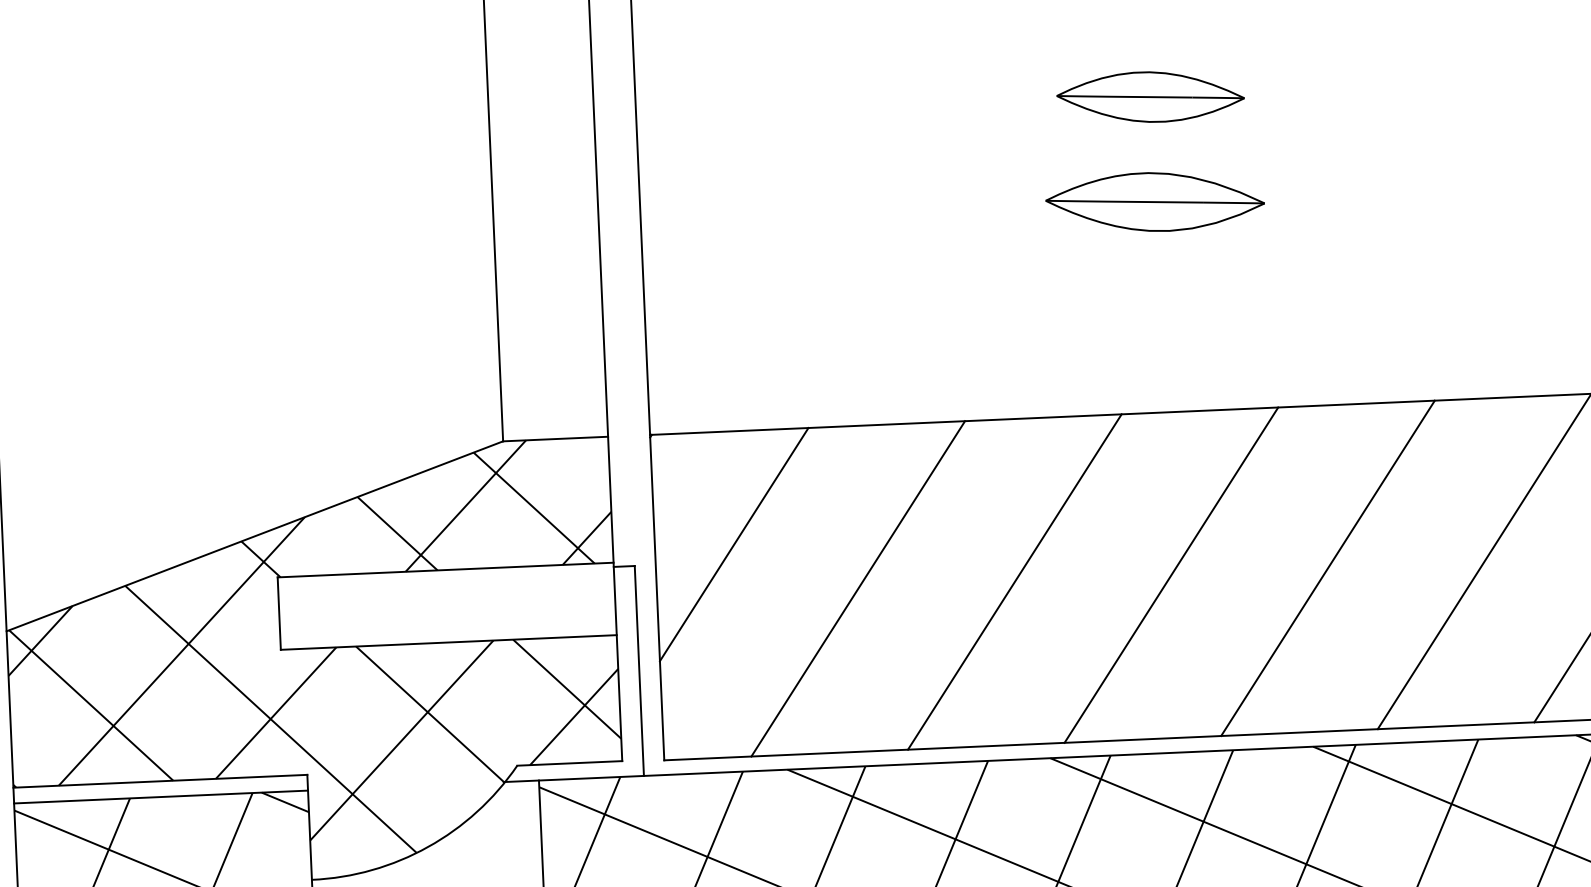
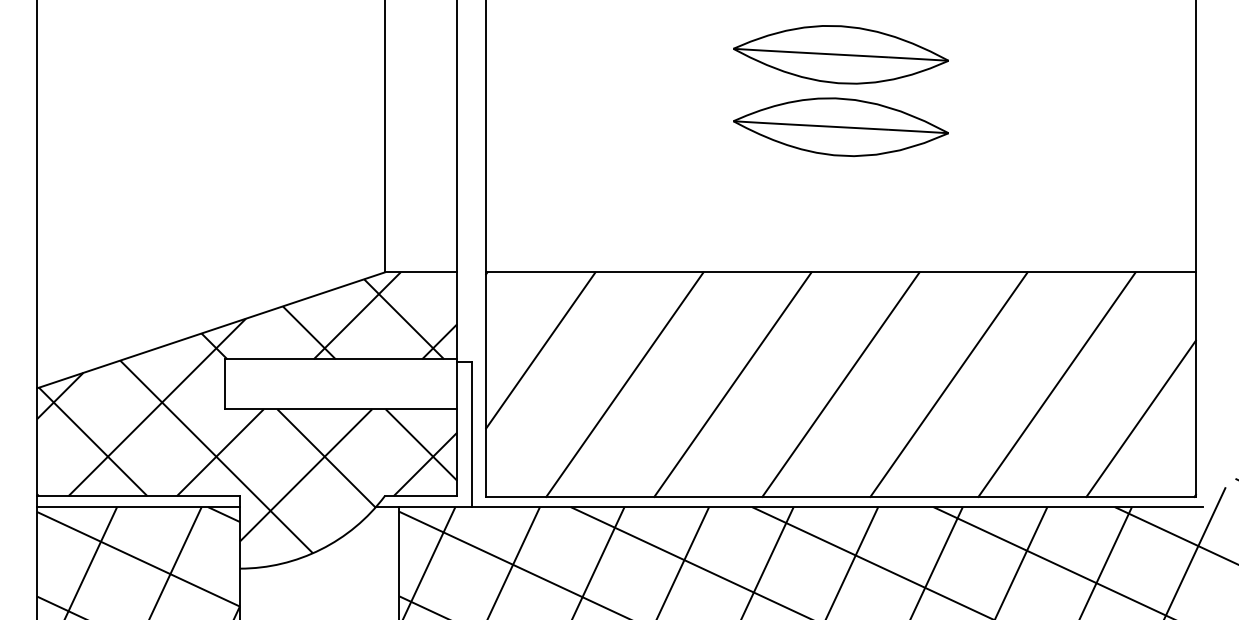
part: (1149, 96) -> (840, 54), size x1.67
part: (1154, 202) -> (840, 127), size x1.43

